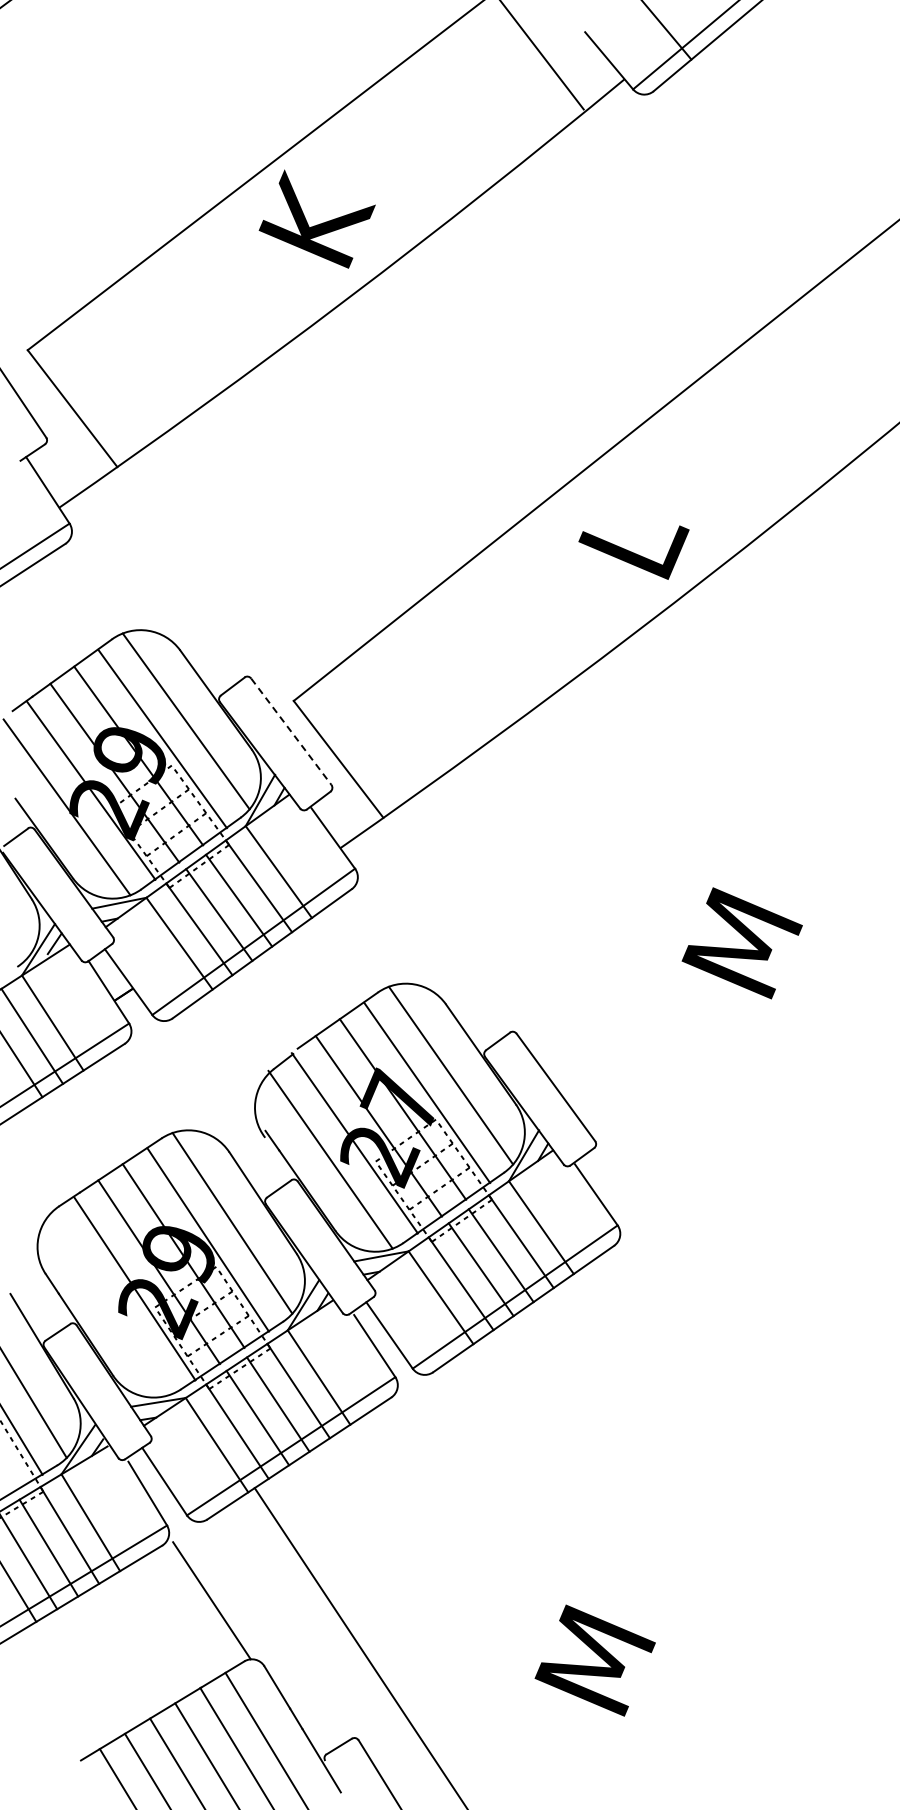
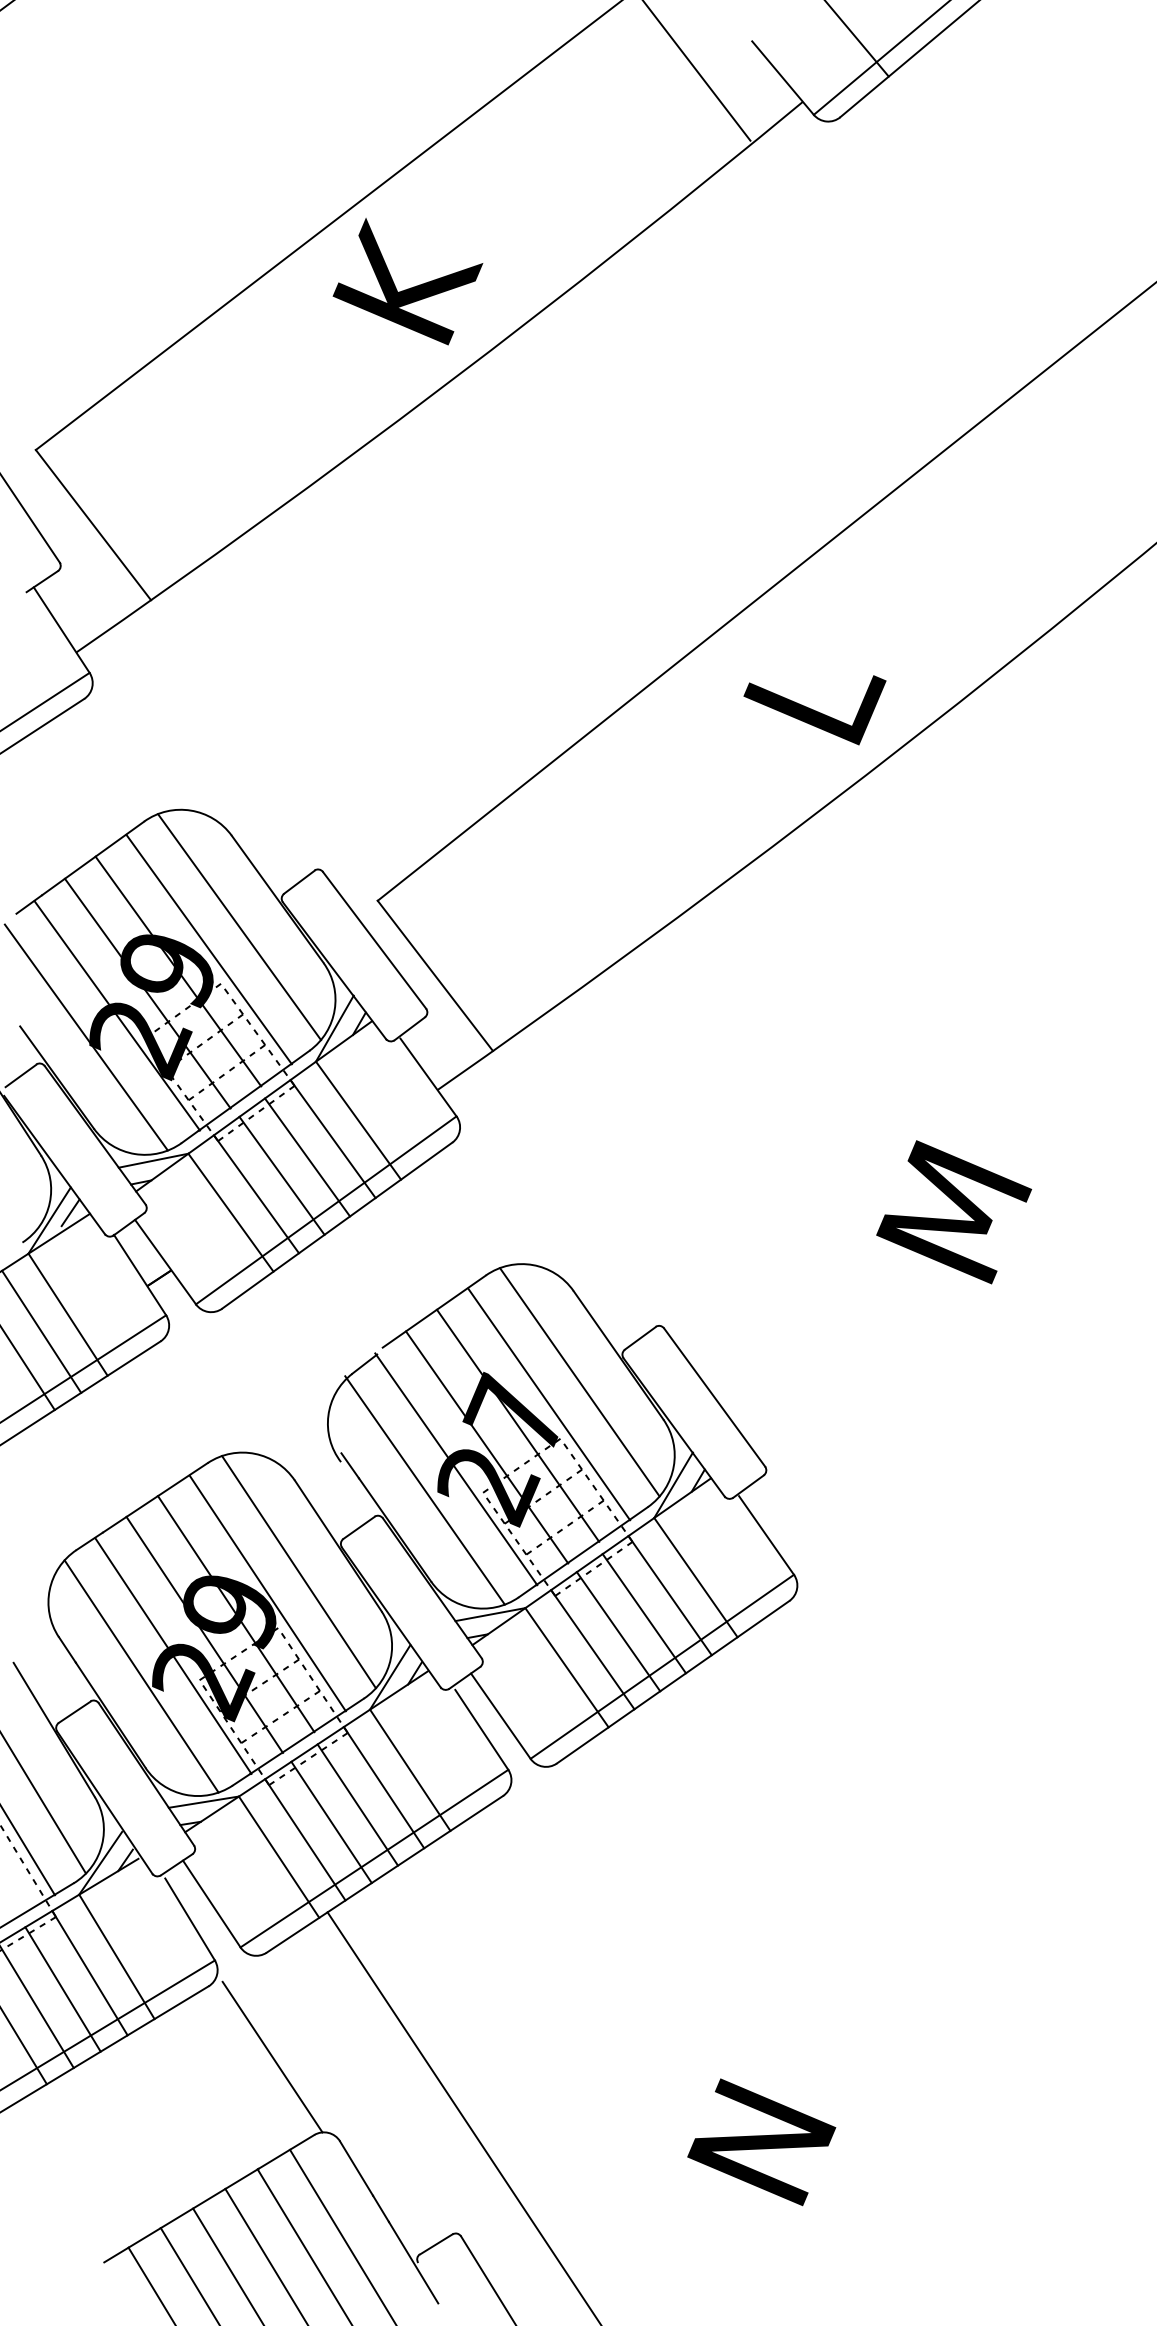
line: (291, 731) -> (374, 940), dashed -> solid
line: (109, 1304) -> (140, 1676), added
text: (598, 1640) -> (769, 2108), M -> N

